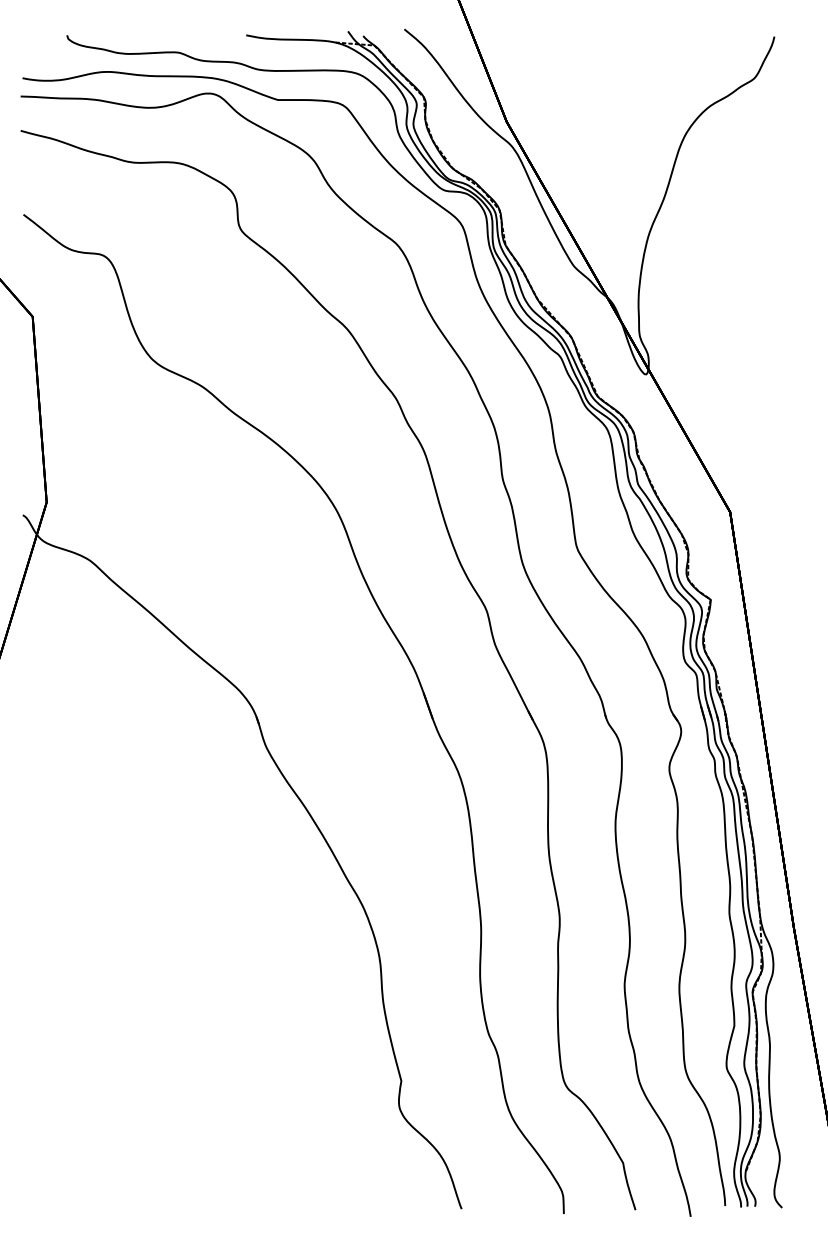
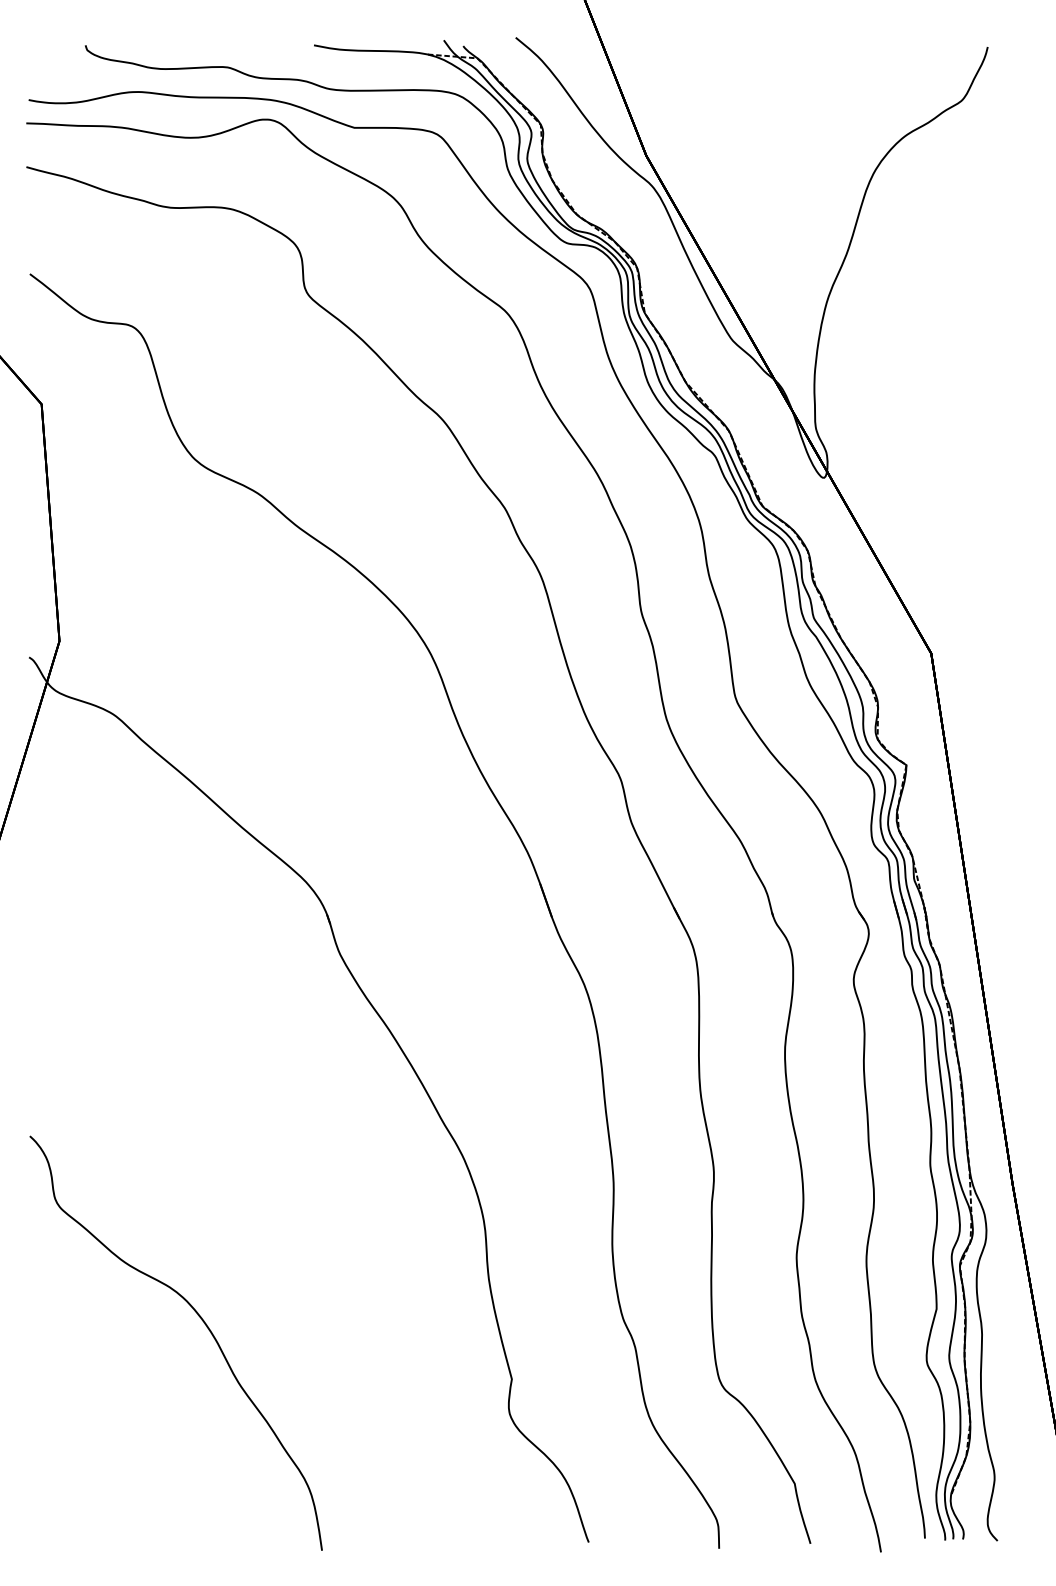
curve: (158, 1035) -> (201, 1320), added

